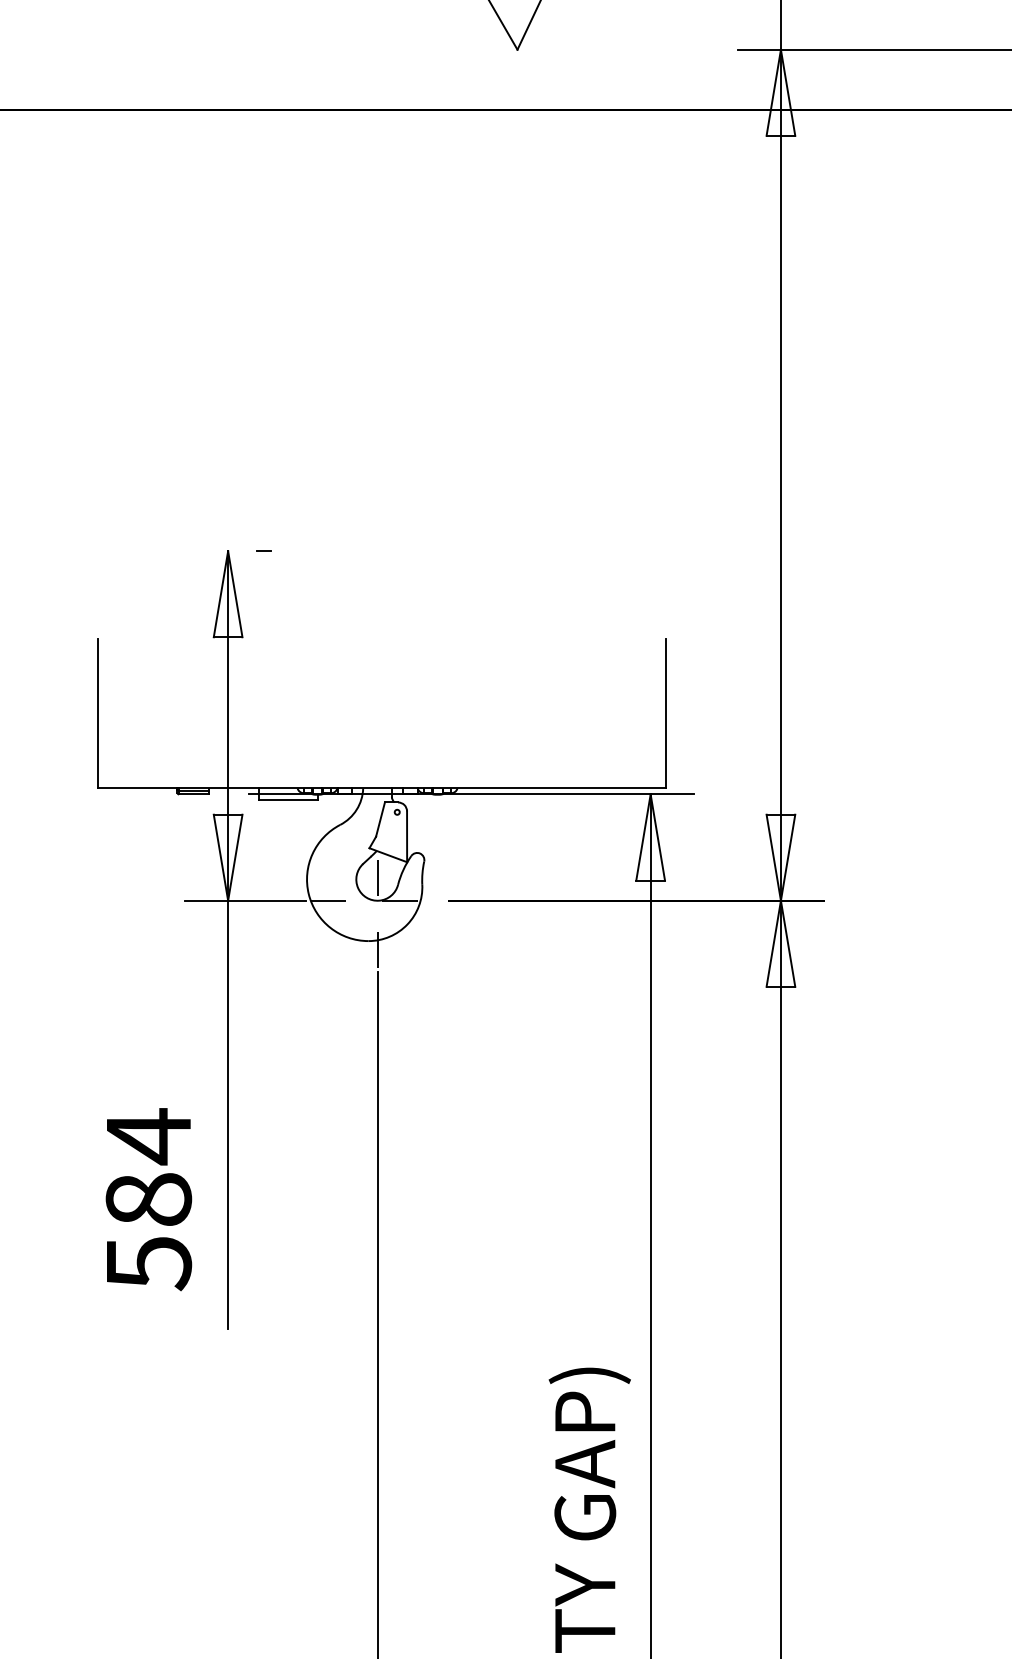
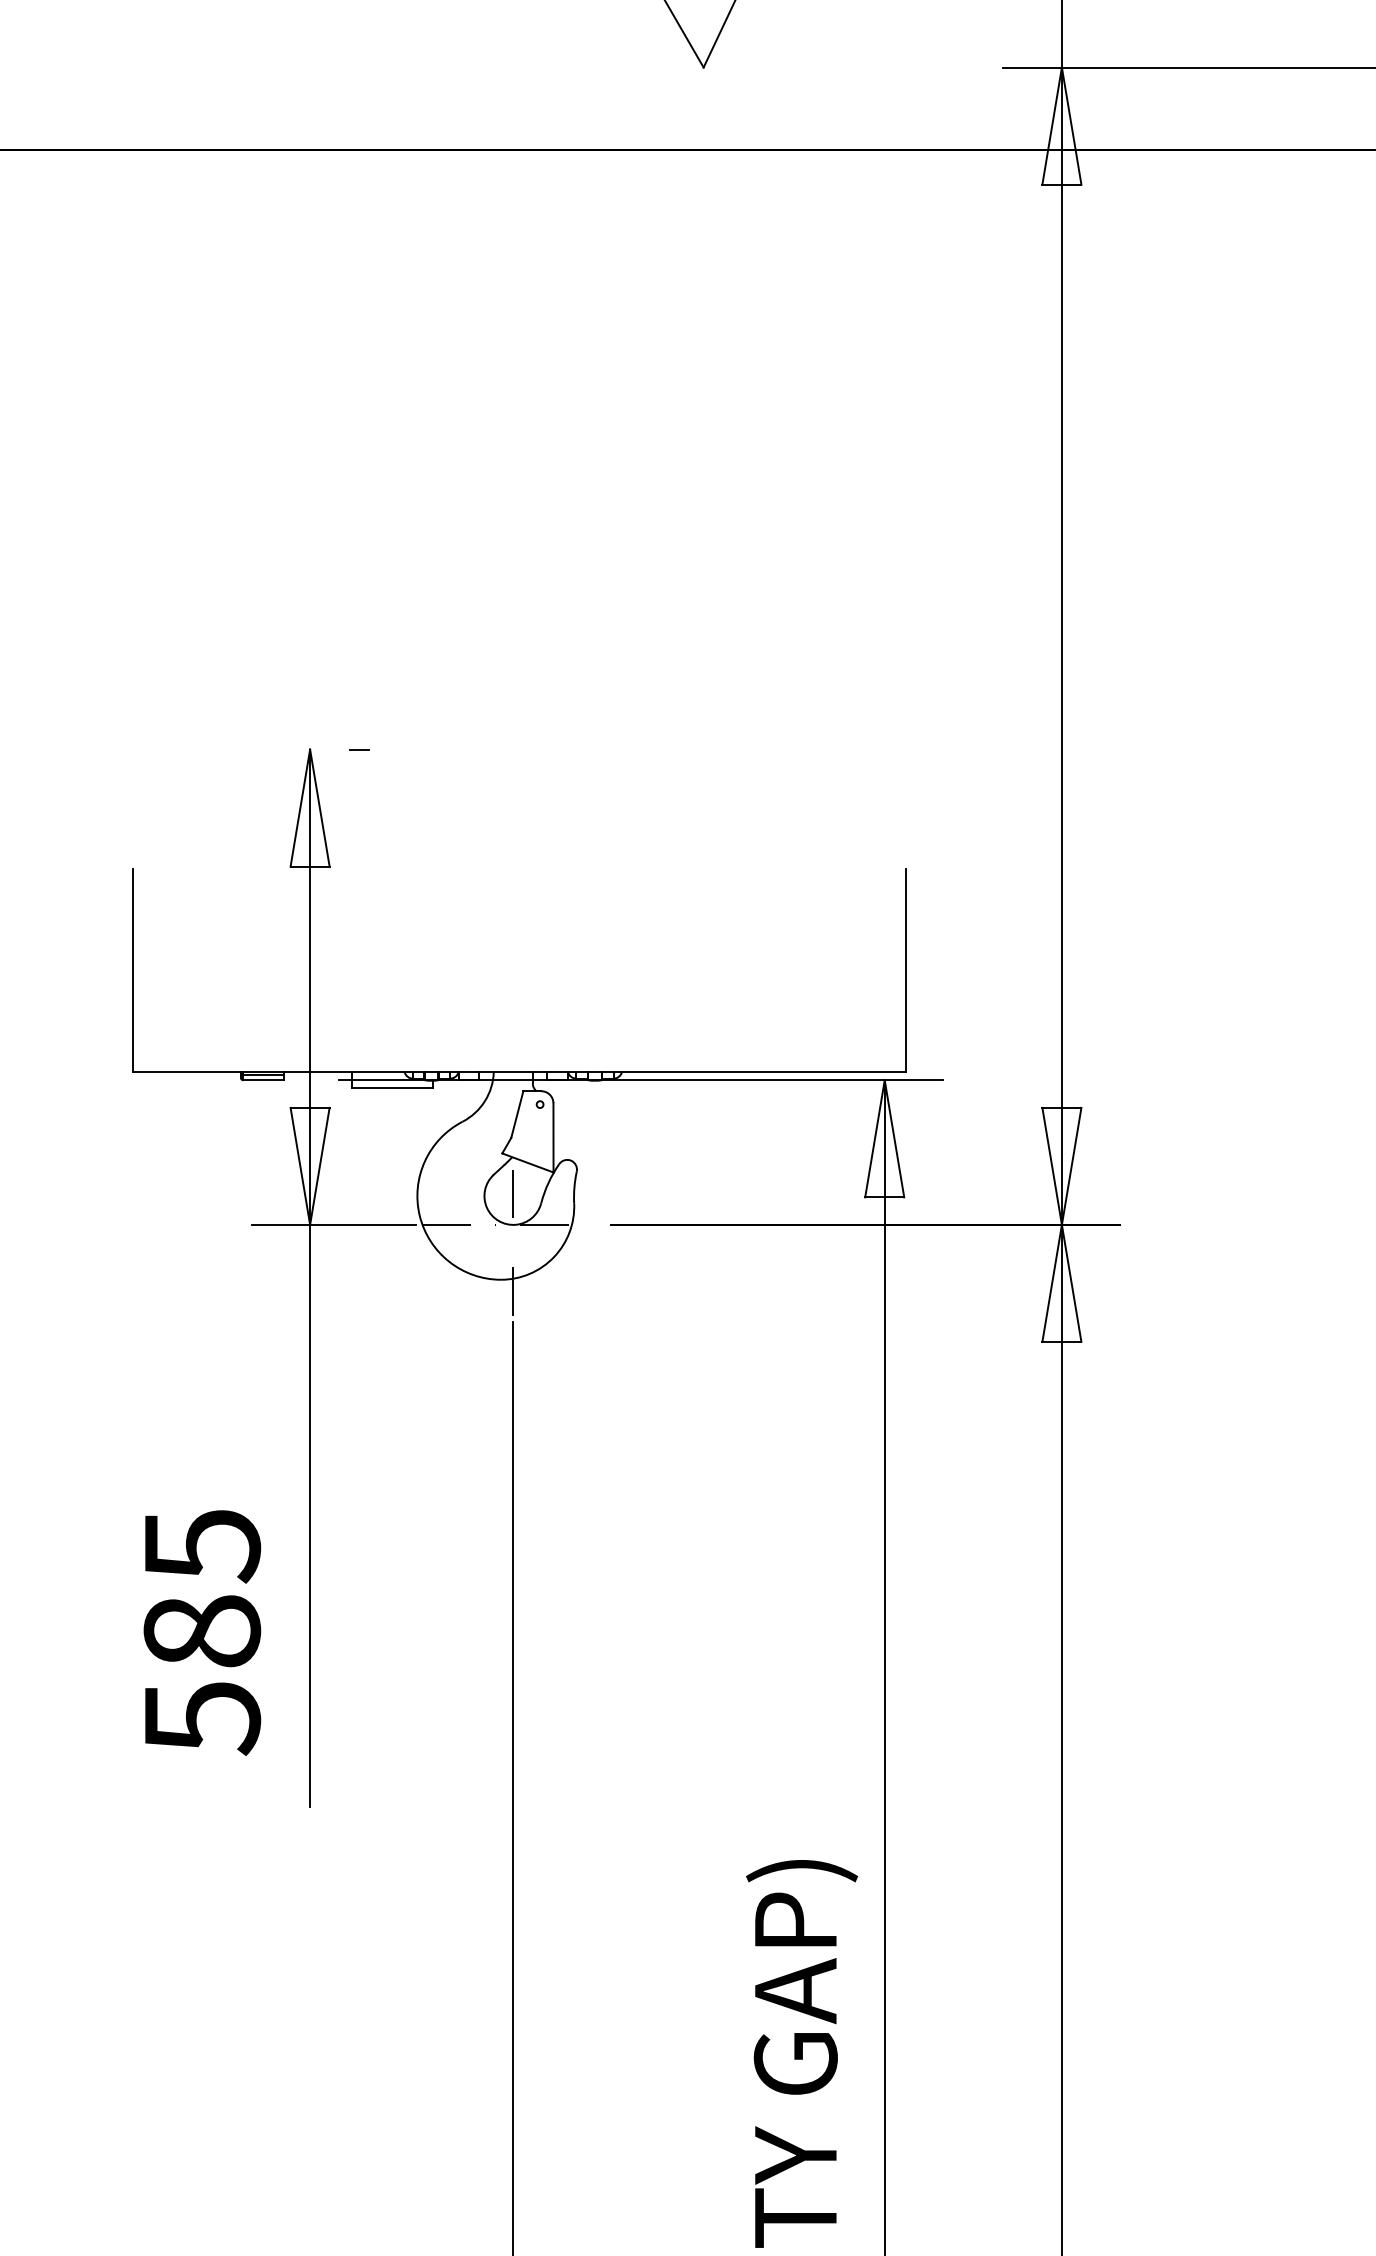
text: (149, 1136) -> (203, 1545), 584 -> 585

